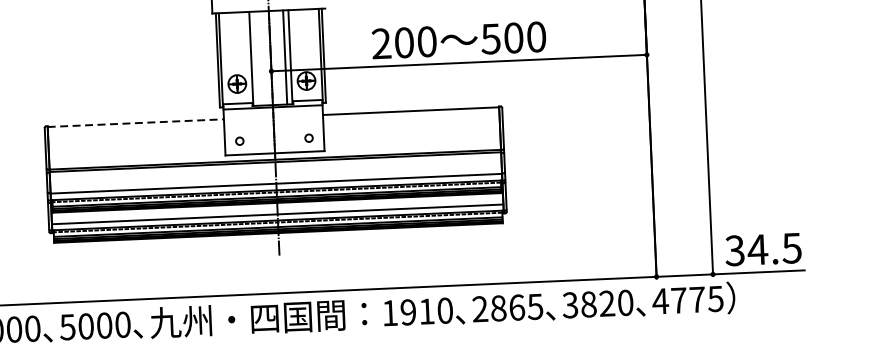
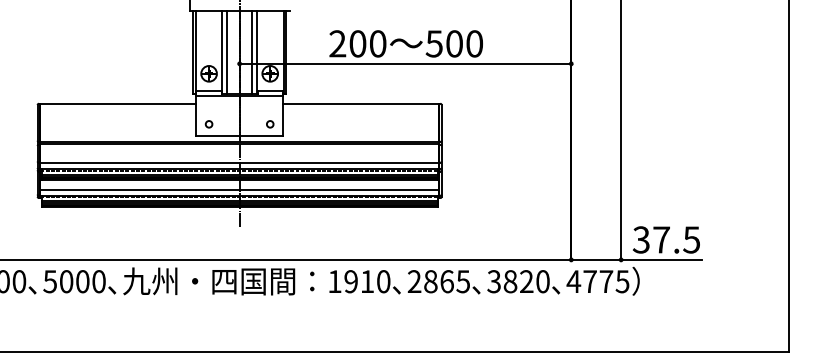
line: (257, 57) -> (227, 51), added
line: (136, 123) -> (118, 104), dashed -> solid
text: (757, 249) -> (661, 239), 34.5 -> 37.5

